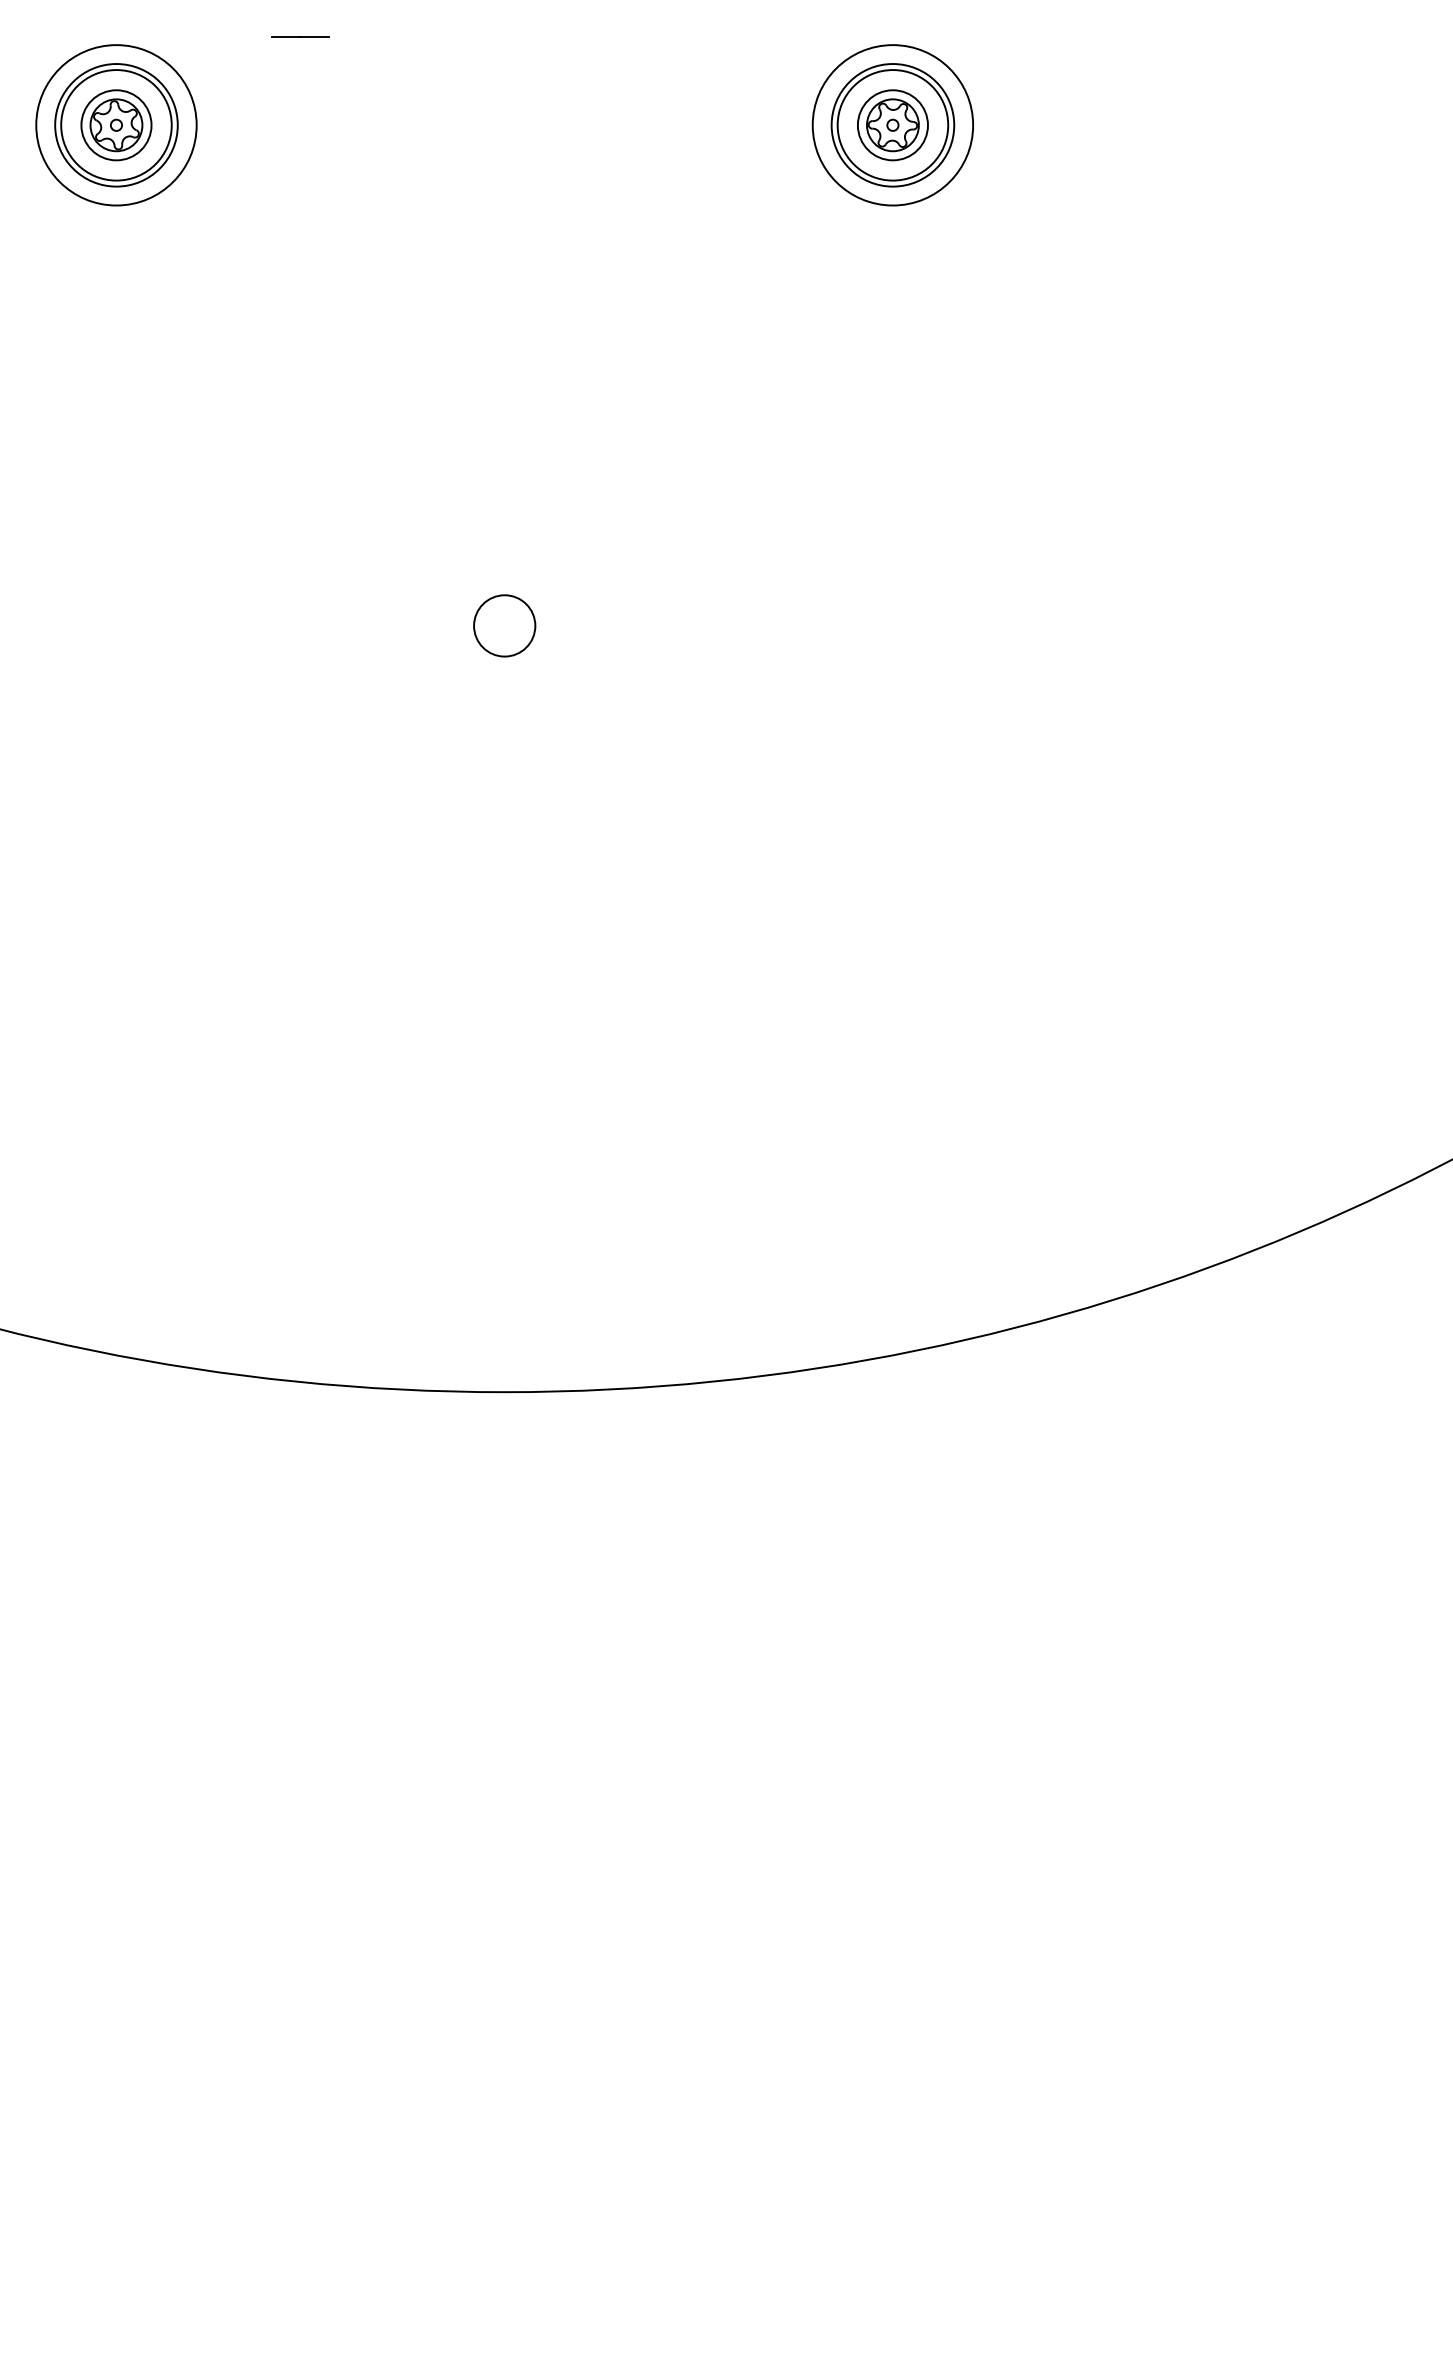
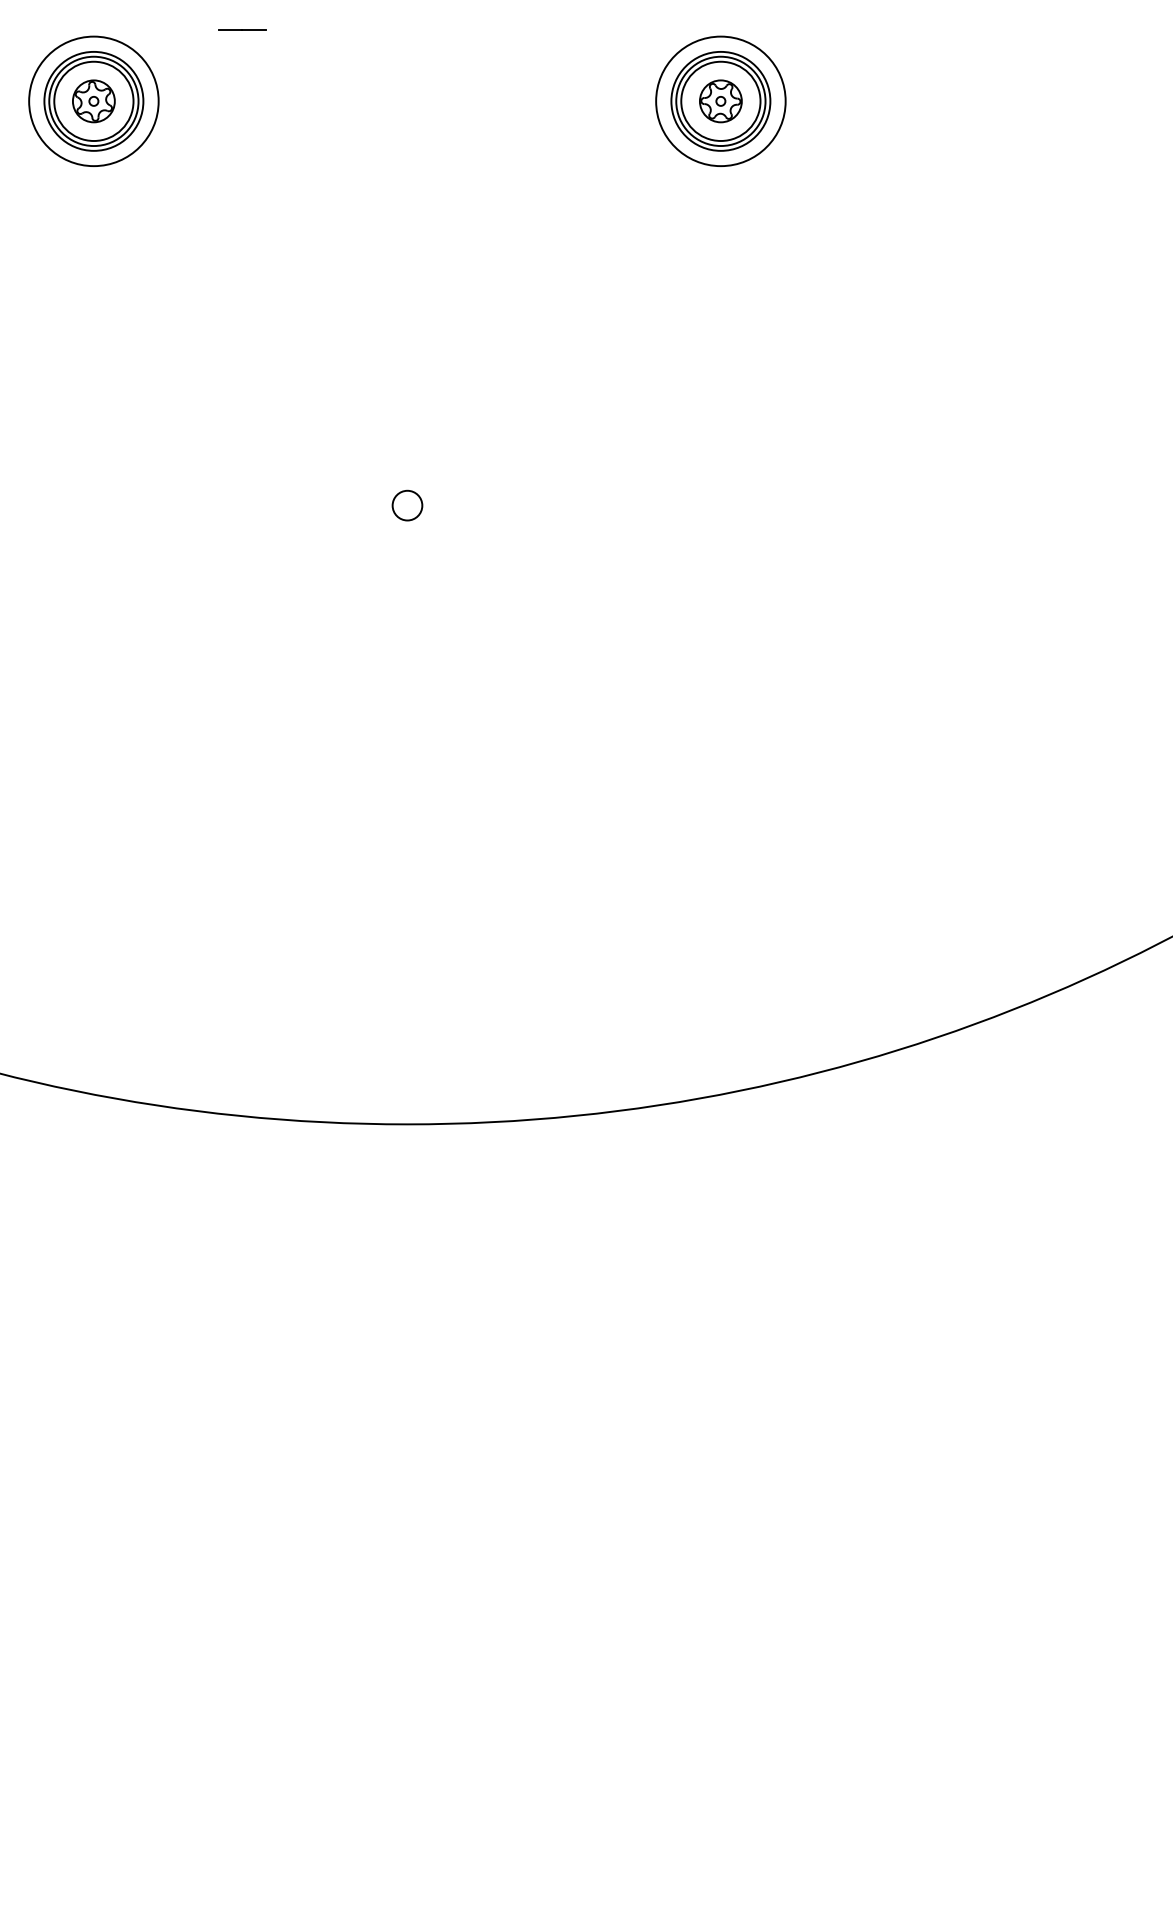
circle: (116, 125) -> (93, 101), size x1.4
circle: (892, 125) -> (720, 101), size x1.4
circle: (504, 625) -> (407, 505), size x0.6

